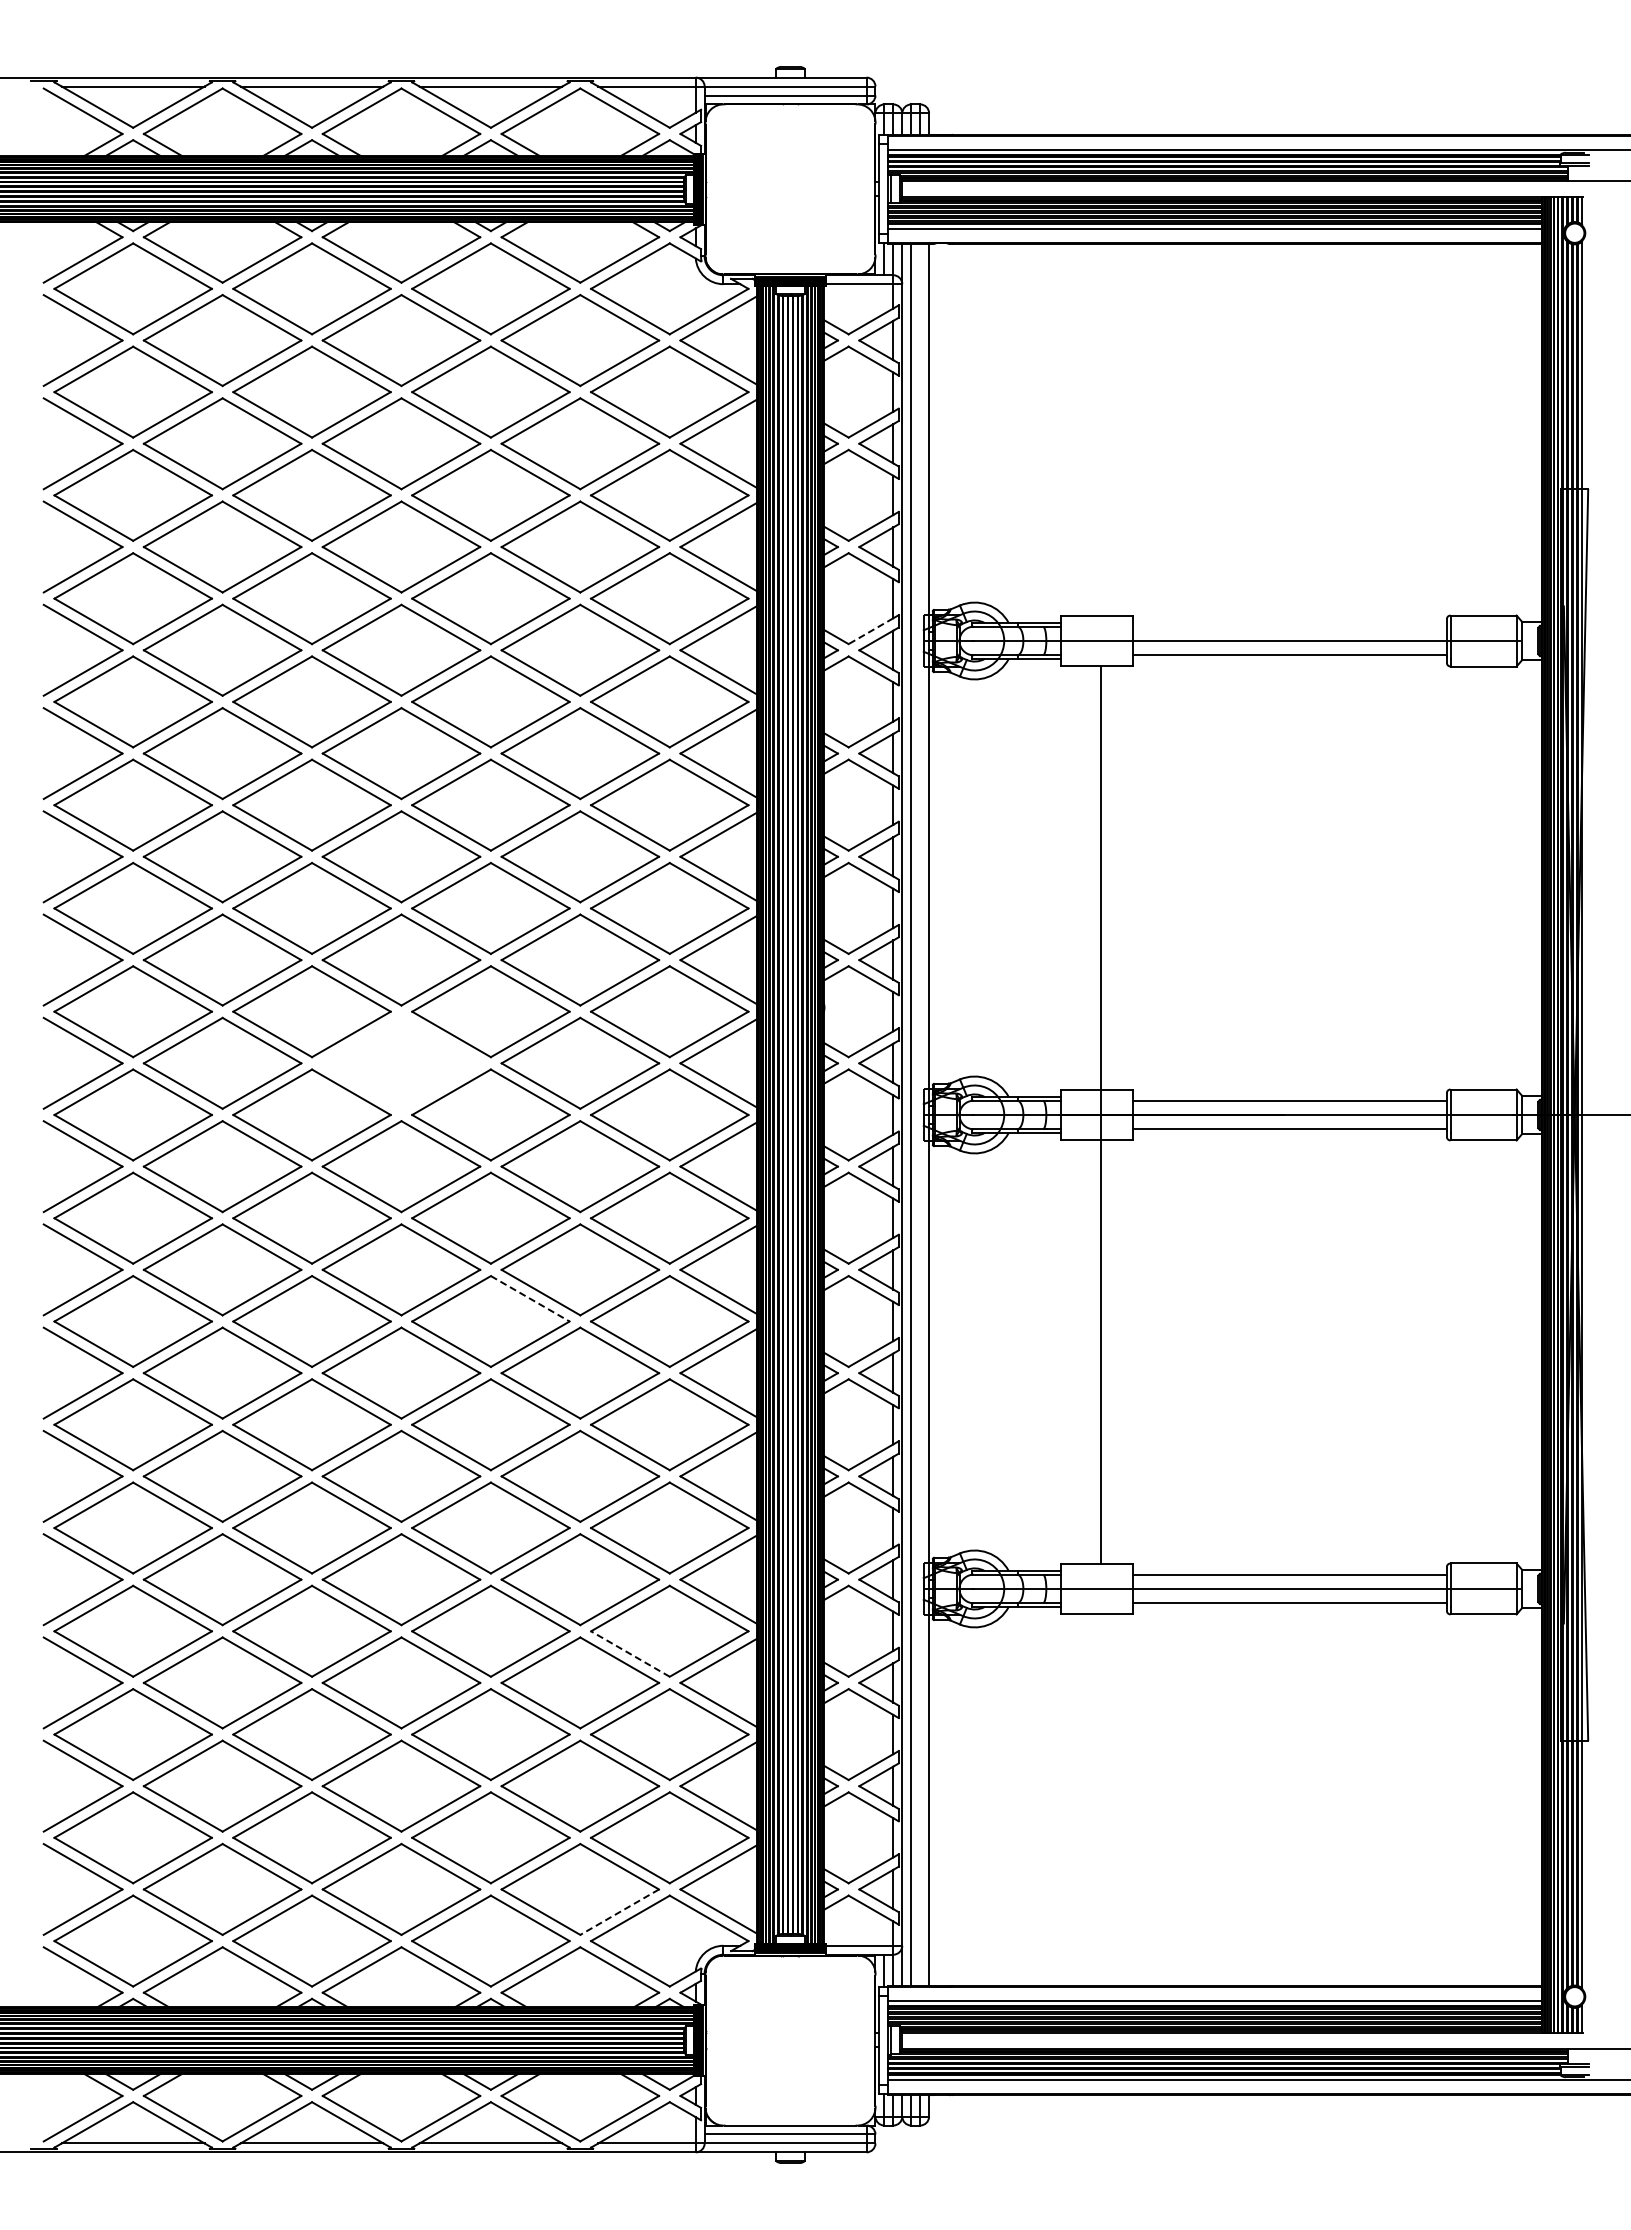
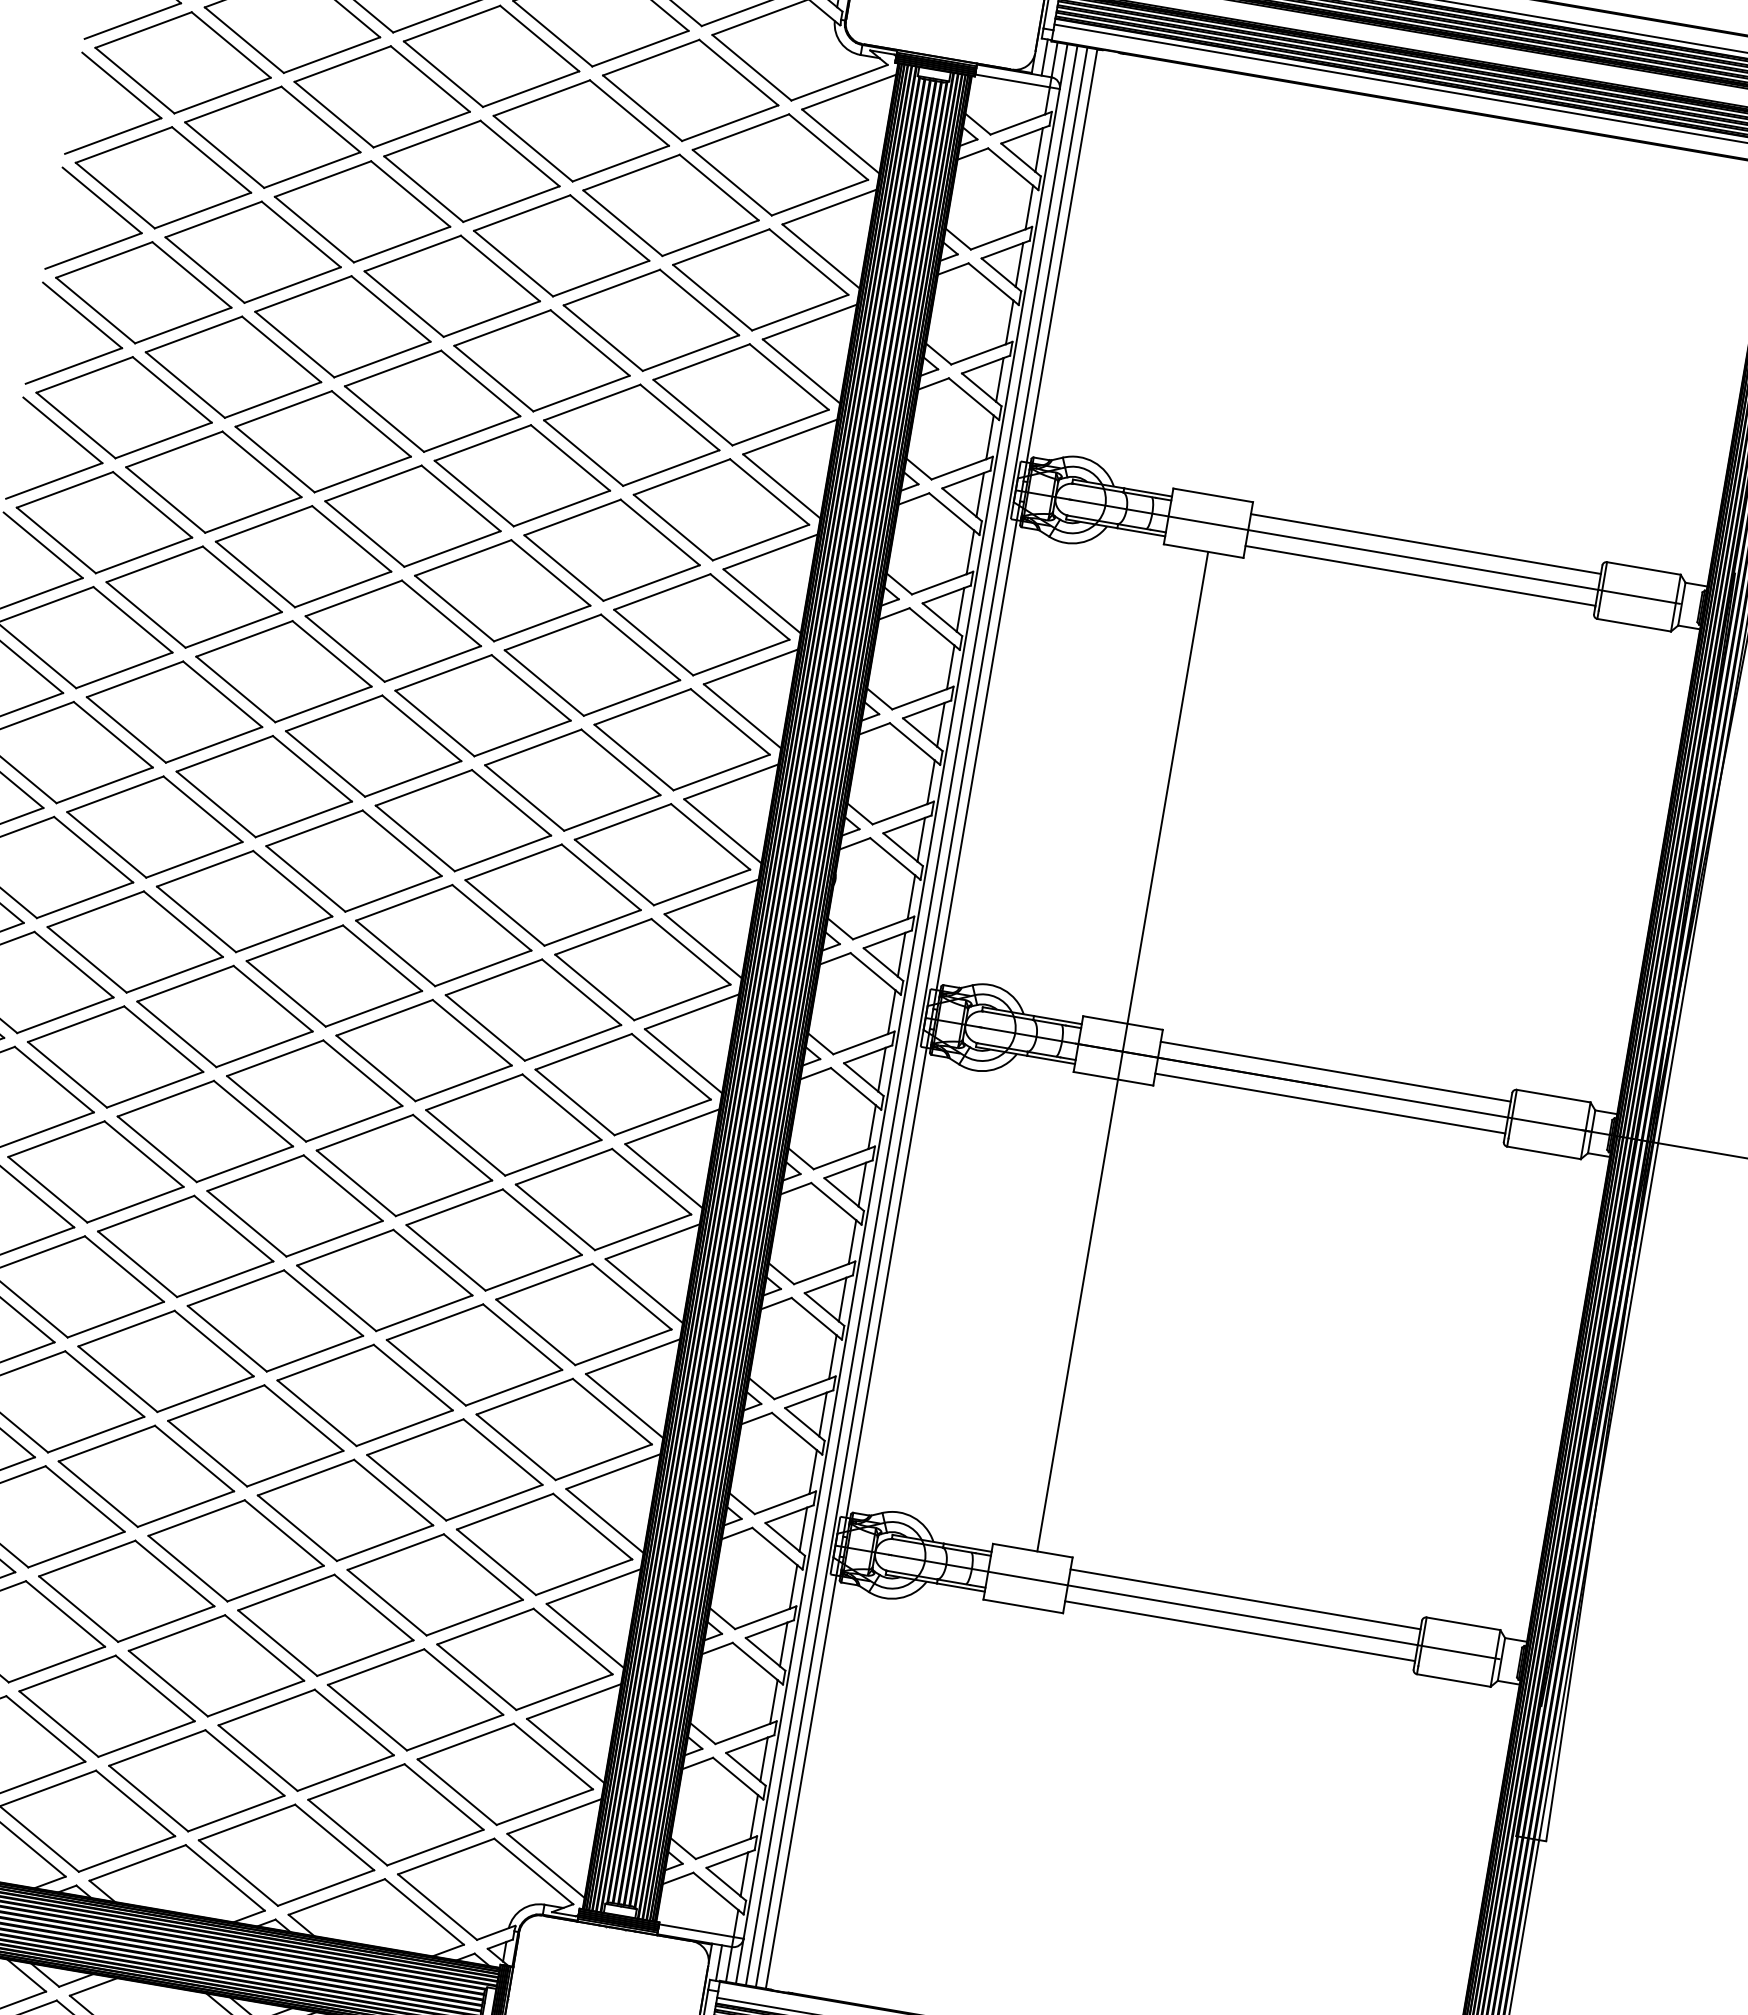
line: (1289, 626) -> (1425, 543), added
line: (870, 631) -> (958, 469), dashed -> solid
part: (401, 1062) -> (354, 860), added
line: (920, 1114) -> (922, 1016), added
line: (530, 1299) -> (452, 1148), dashed -> solid
line: (630, 1653) -> (496, 1561), dashed -> solid
line: (619, 1912) -> (435, 1847), dashed -> solid

